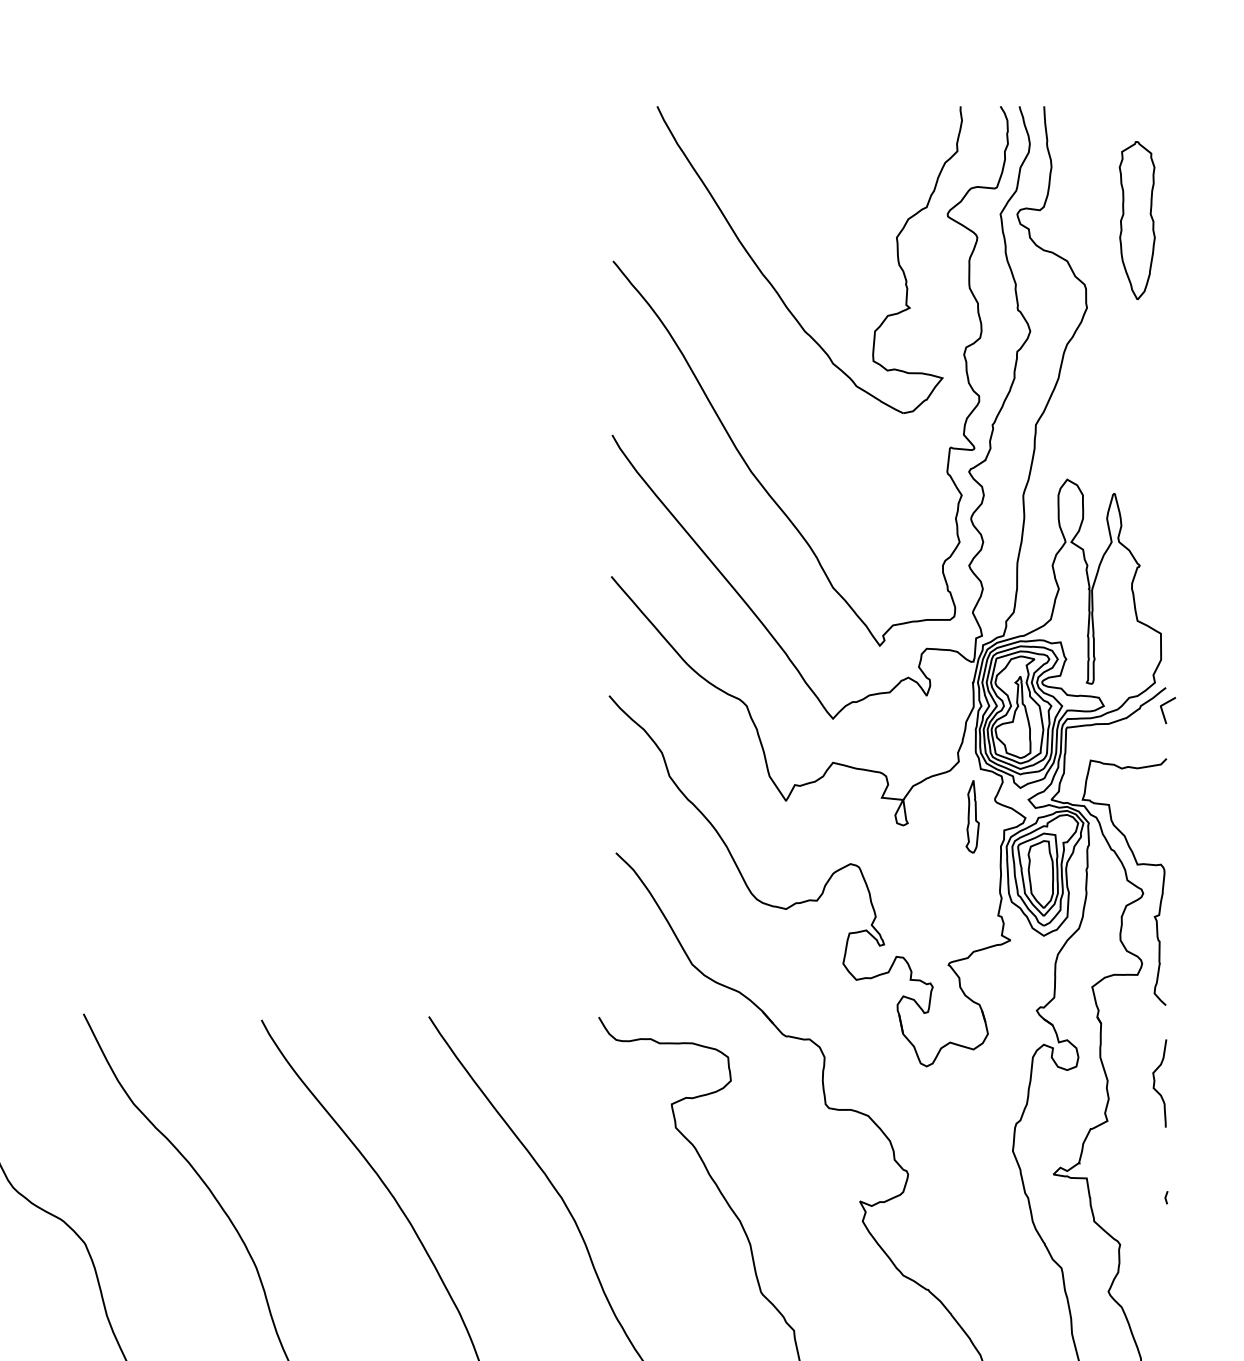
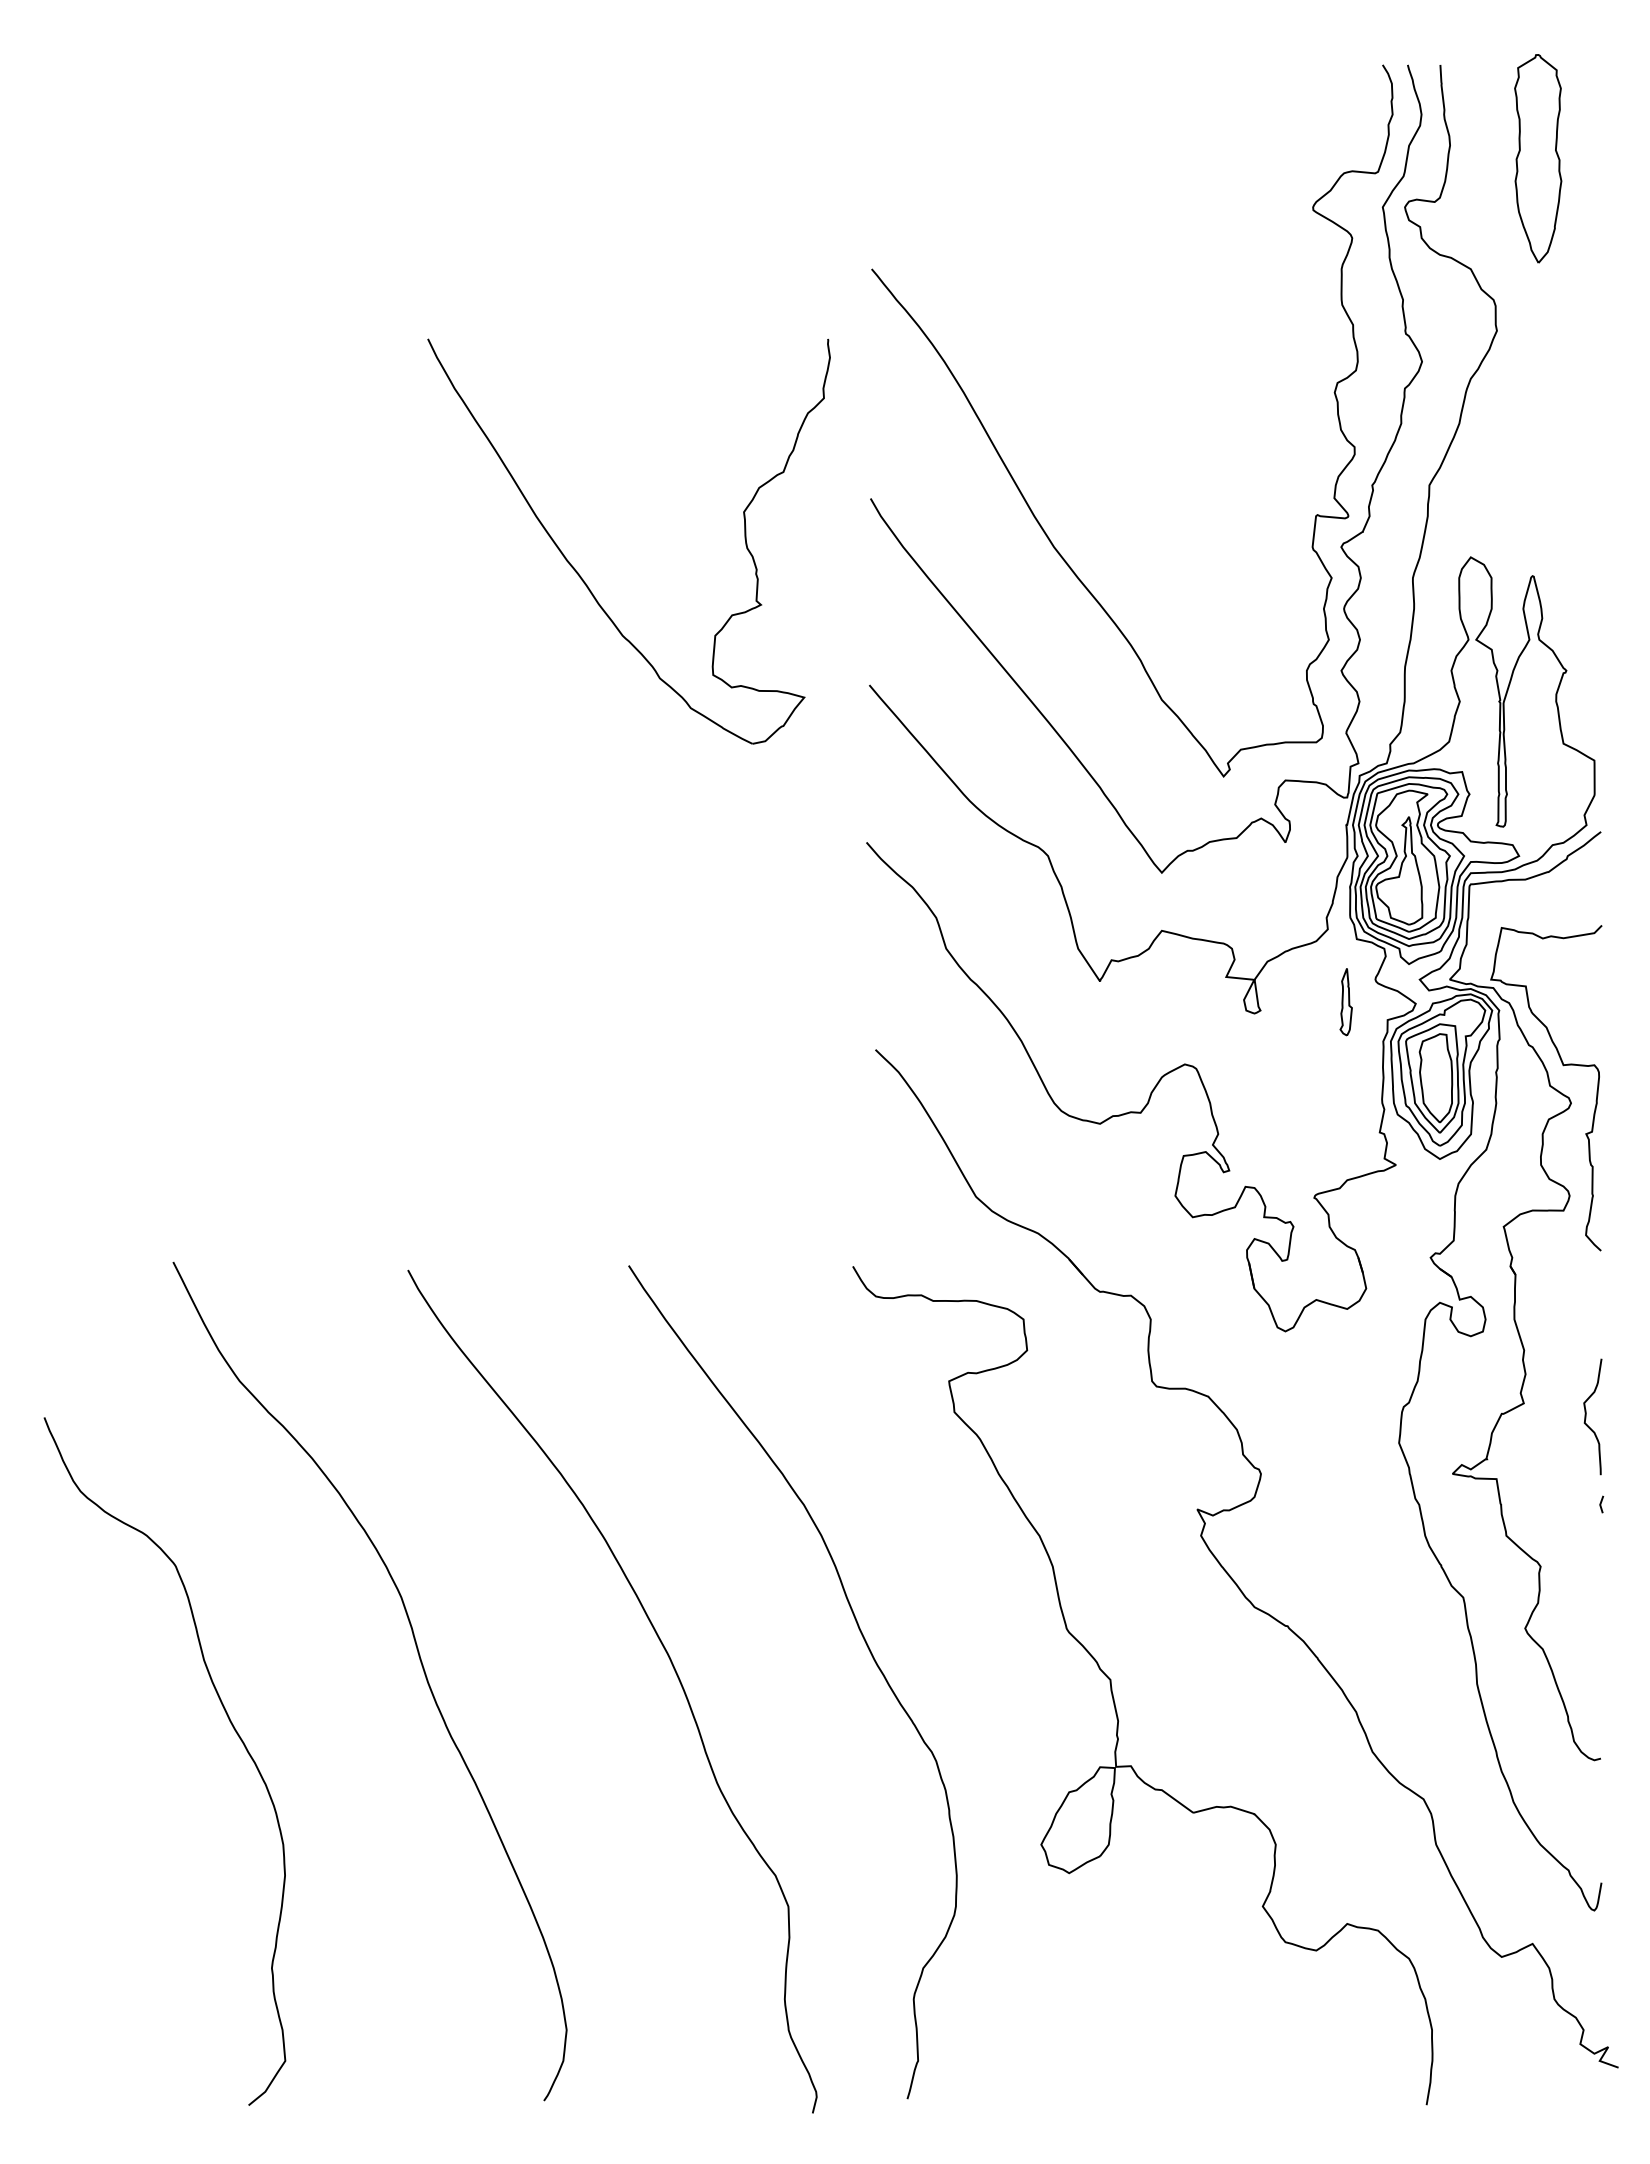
part: (1137, 220) -> (1538, 158), moved
part: (773, 286) -> (581, 576), moved
curve: (1163, 710) -> (1597, 862), removed
part: (973, 816) -> (1346, 1001), size x0.7
curve: (1154, 1083) -> (1586, 1416), moved

